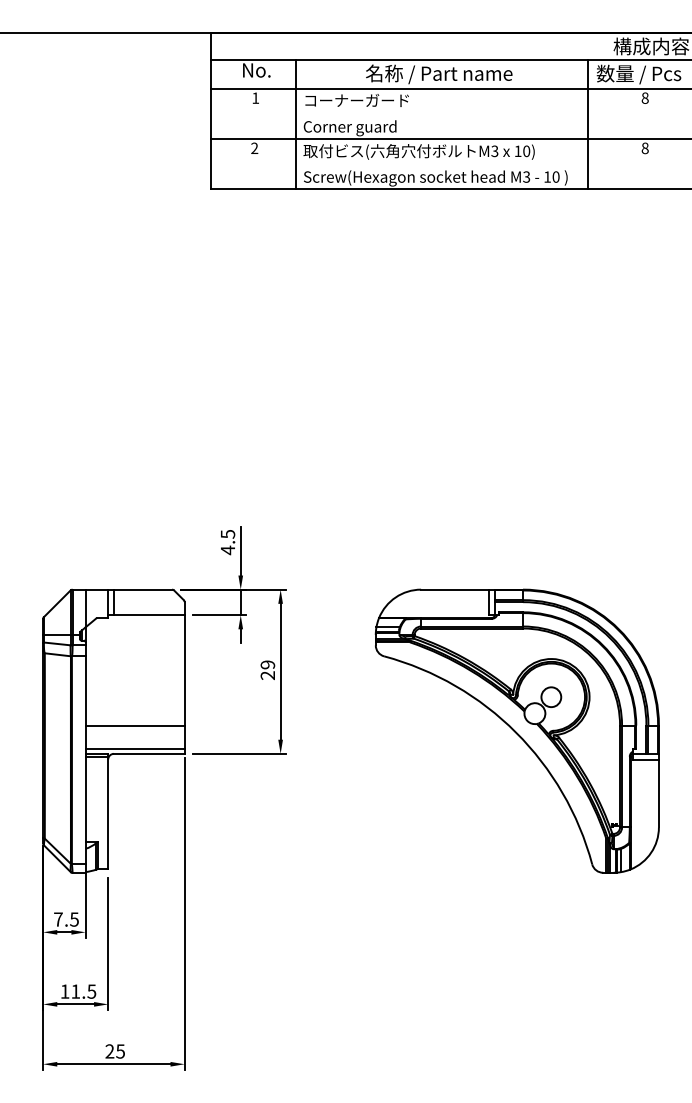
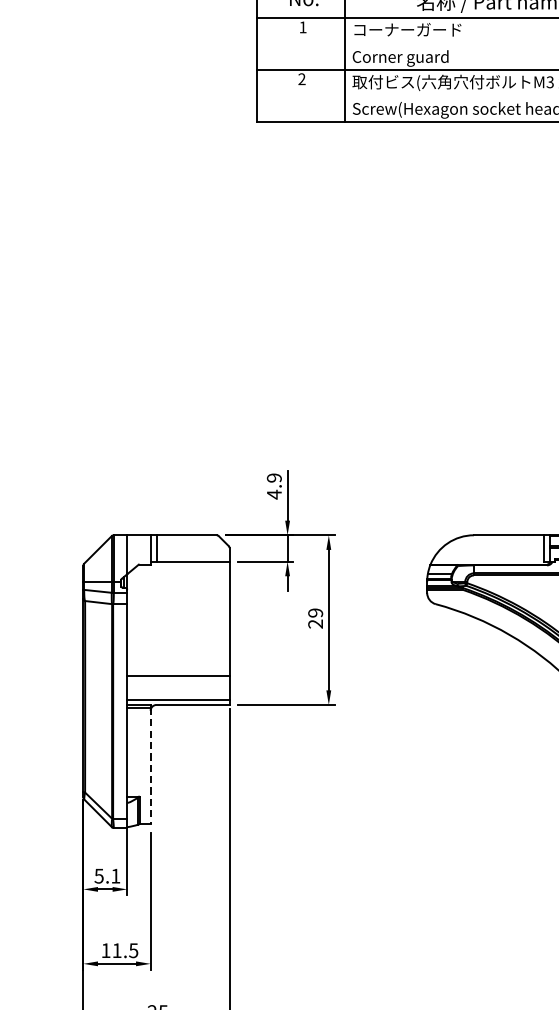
text: (227, 534) -> (273, 478), 4.5 -> 4.9
line: (108, 813) -> (150, 766), solid -> dashed
text: (66, 919) -> (107, 876), 7.5 -> 5.1

